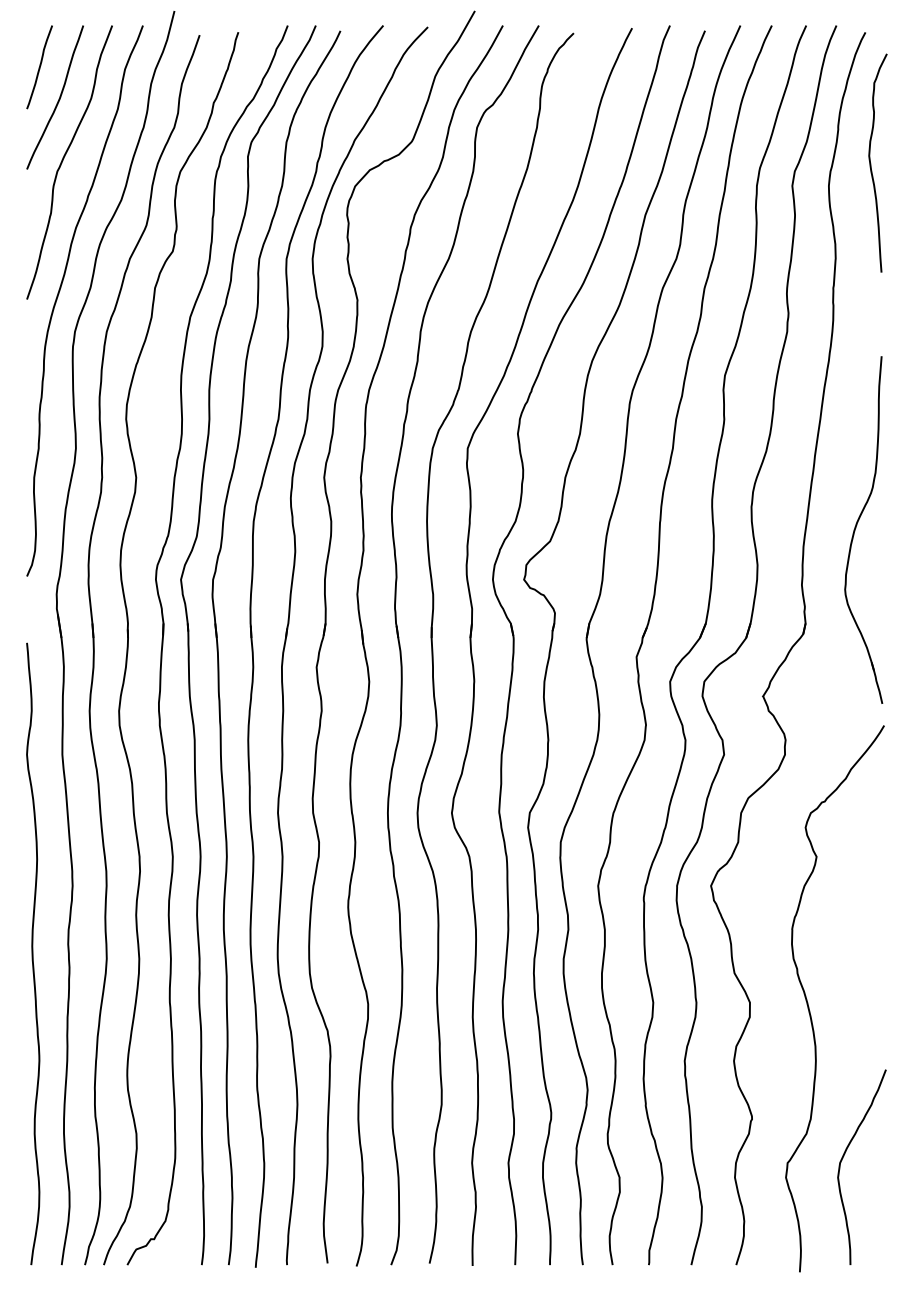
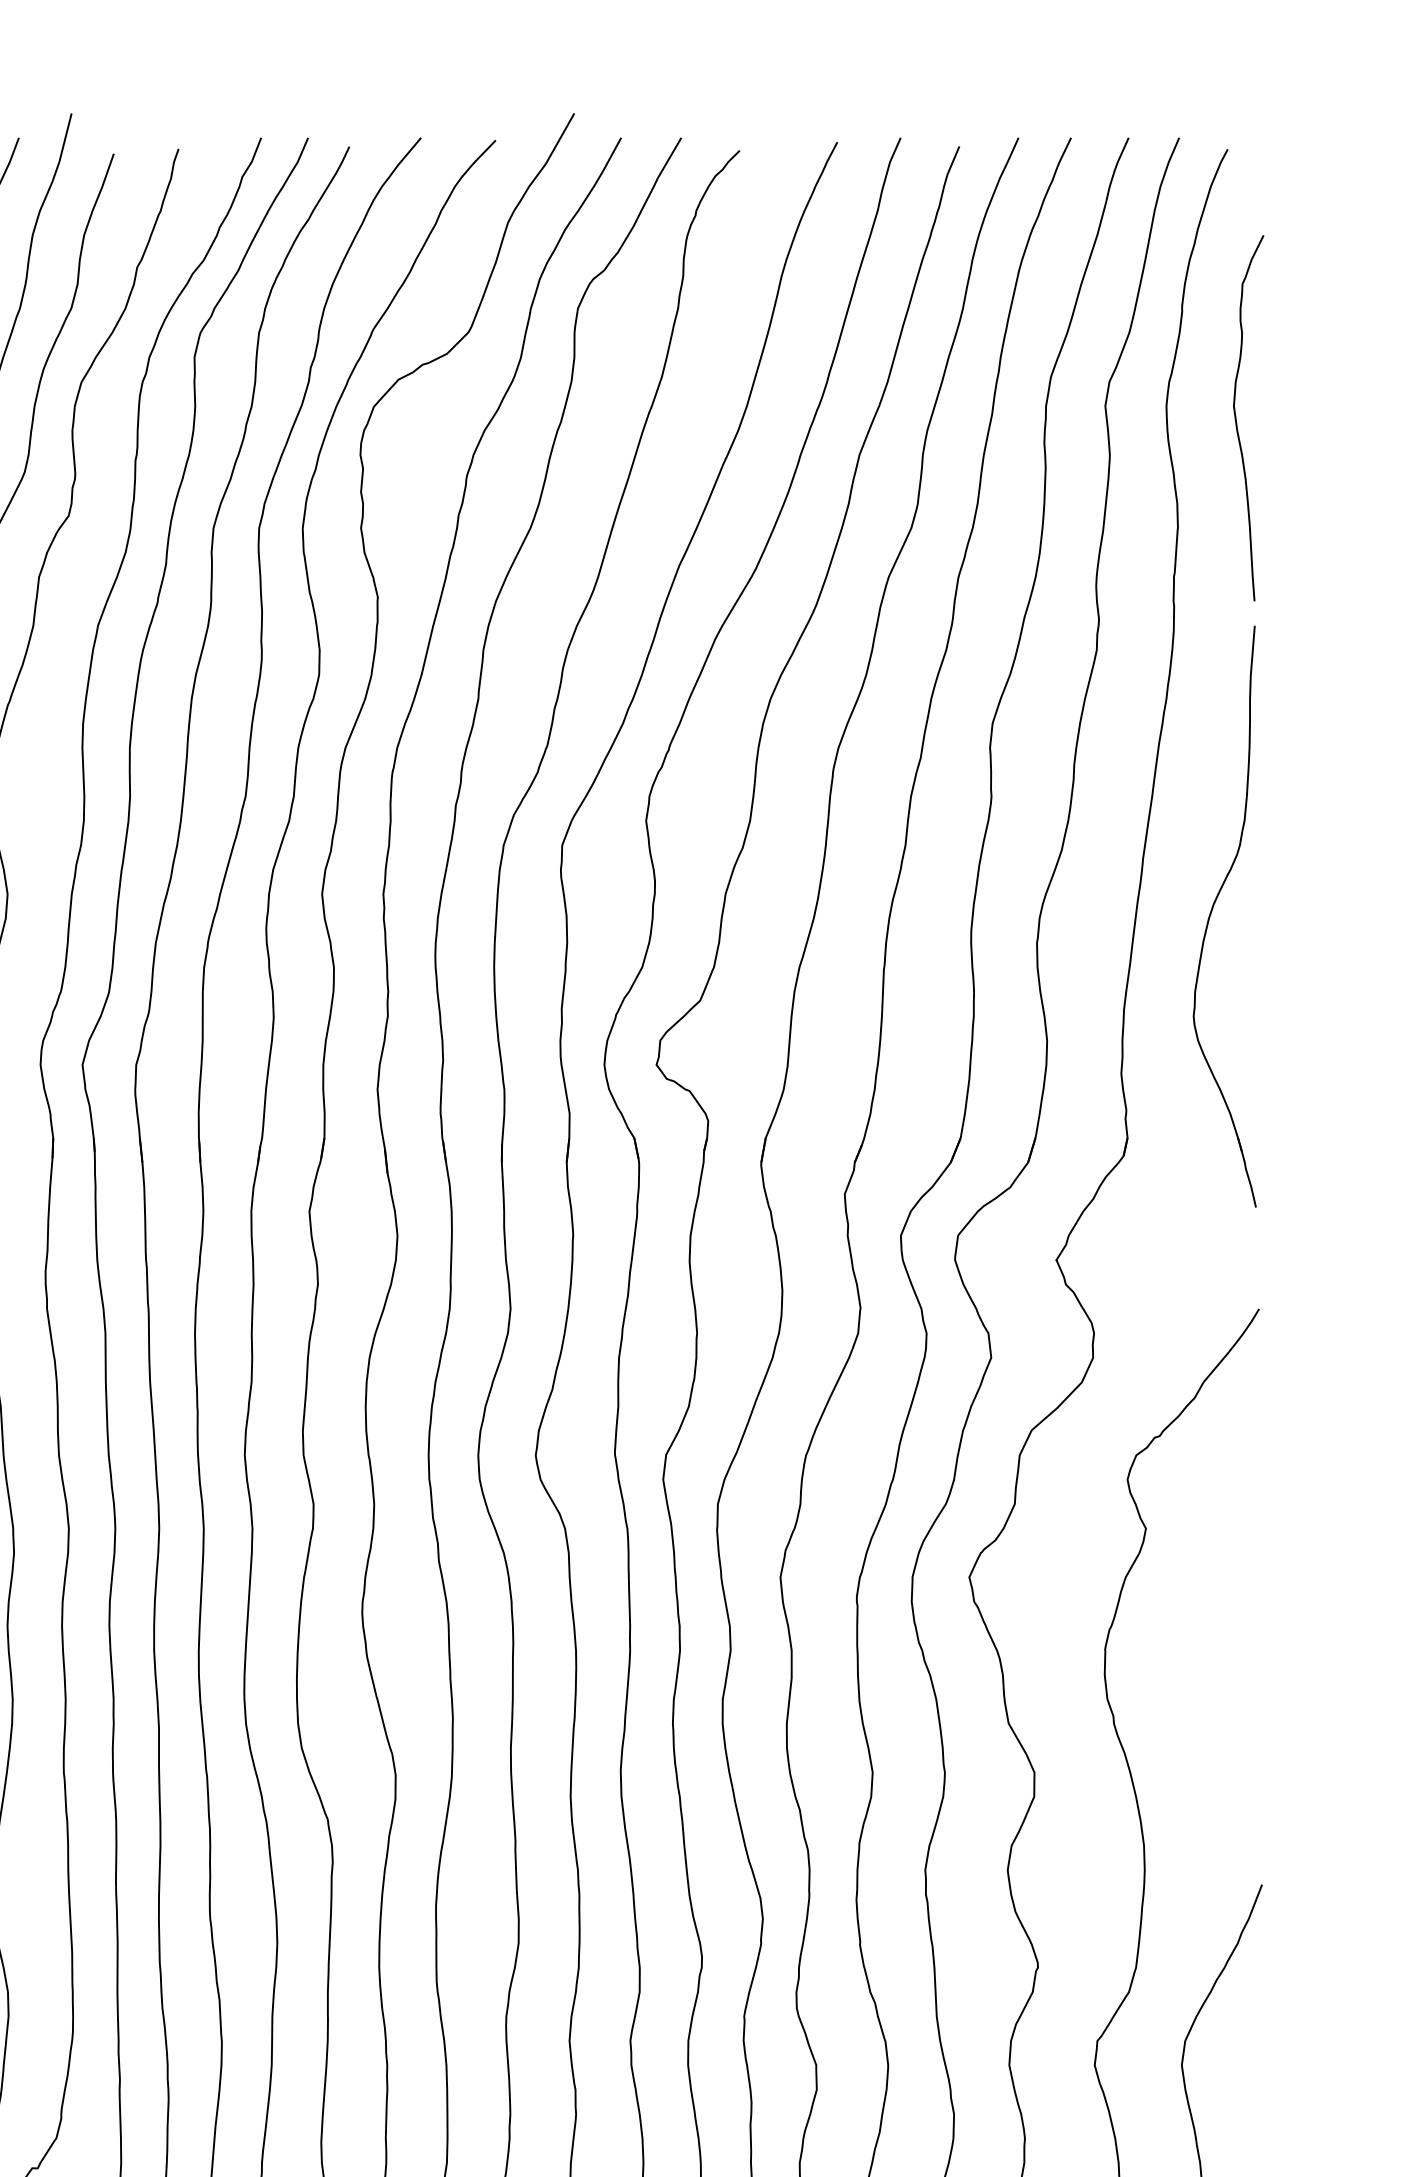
curve: (871, 163) -> (1237, 418), moved
part: (856, 528) -> (1212, 914), moved

